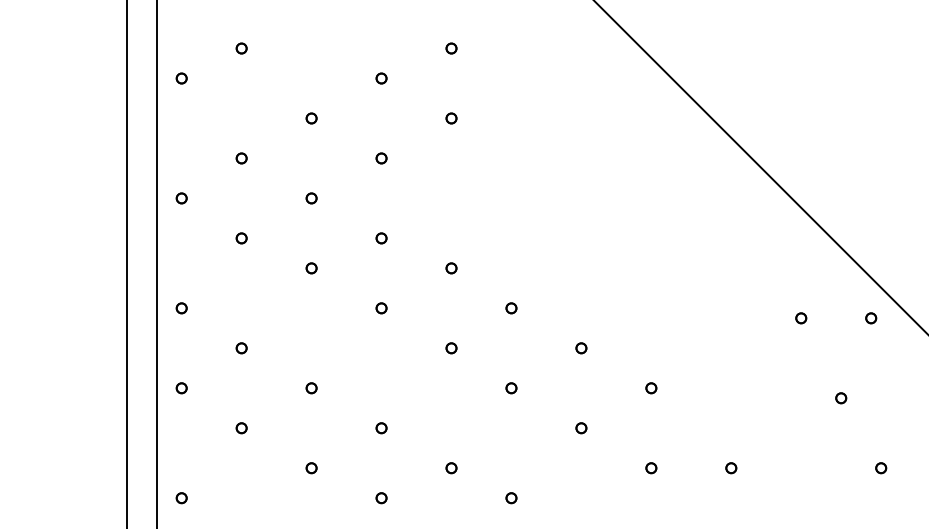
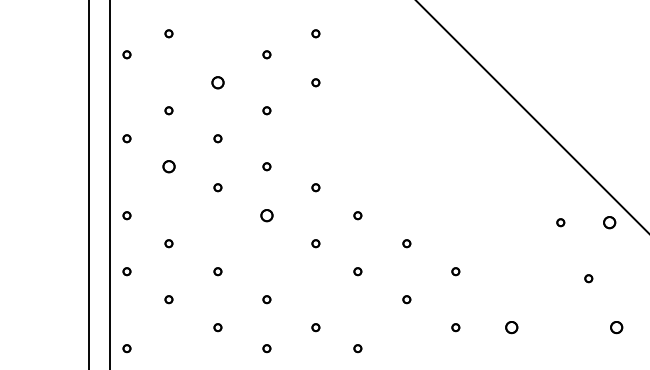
part: (311, 118) -> (217, 82), size x1.6
part: (241, 238) -> (168, 166), size x1.6
part: (381, 308) -> (266, 215), size x1.6
part: (871, 318) -> (609, 222), size x1.6
part: (731, 468) -> (511, 327), size x1.6
part: (881, 468) -> (616, 327), size x1.6

